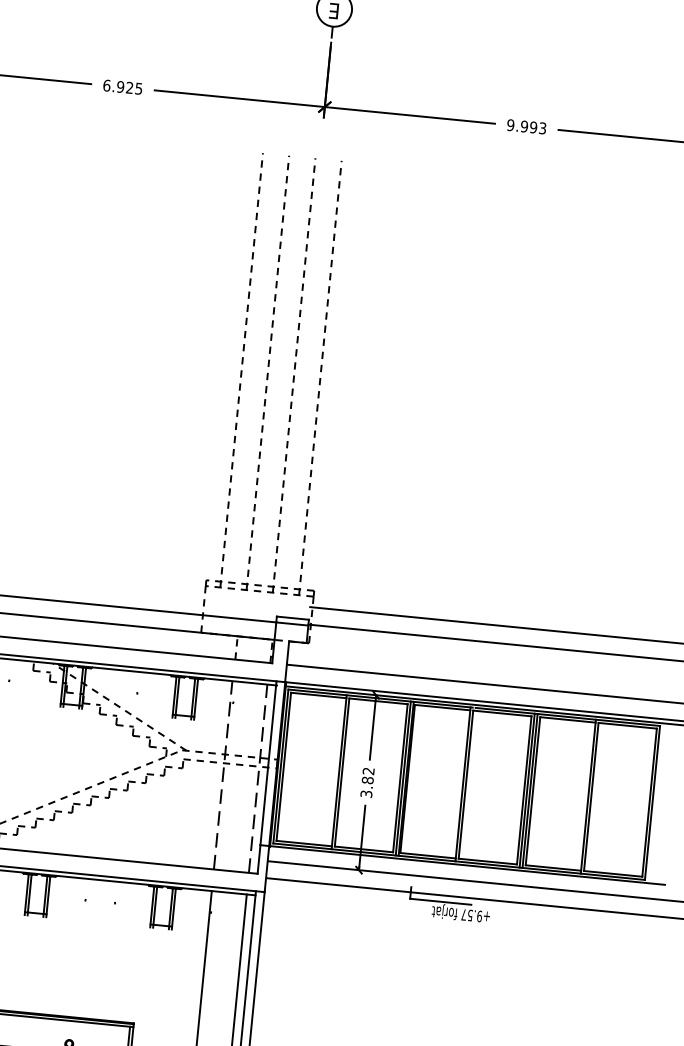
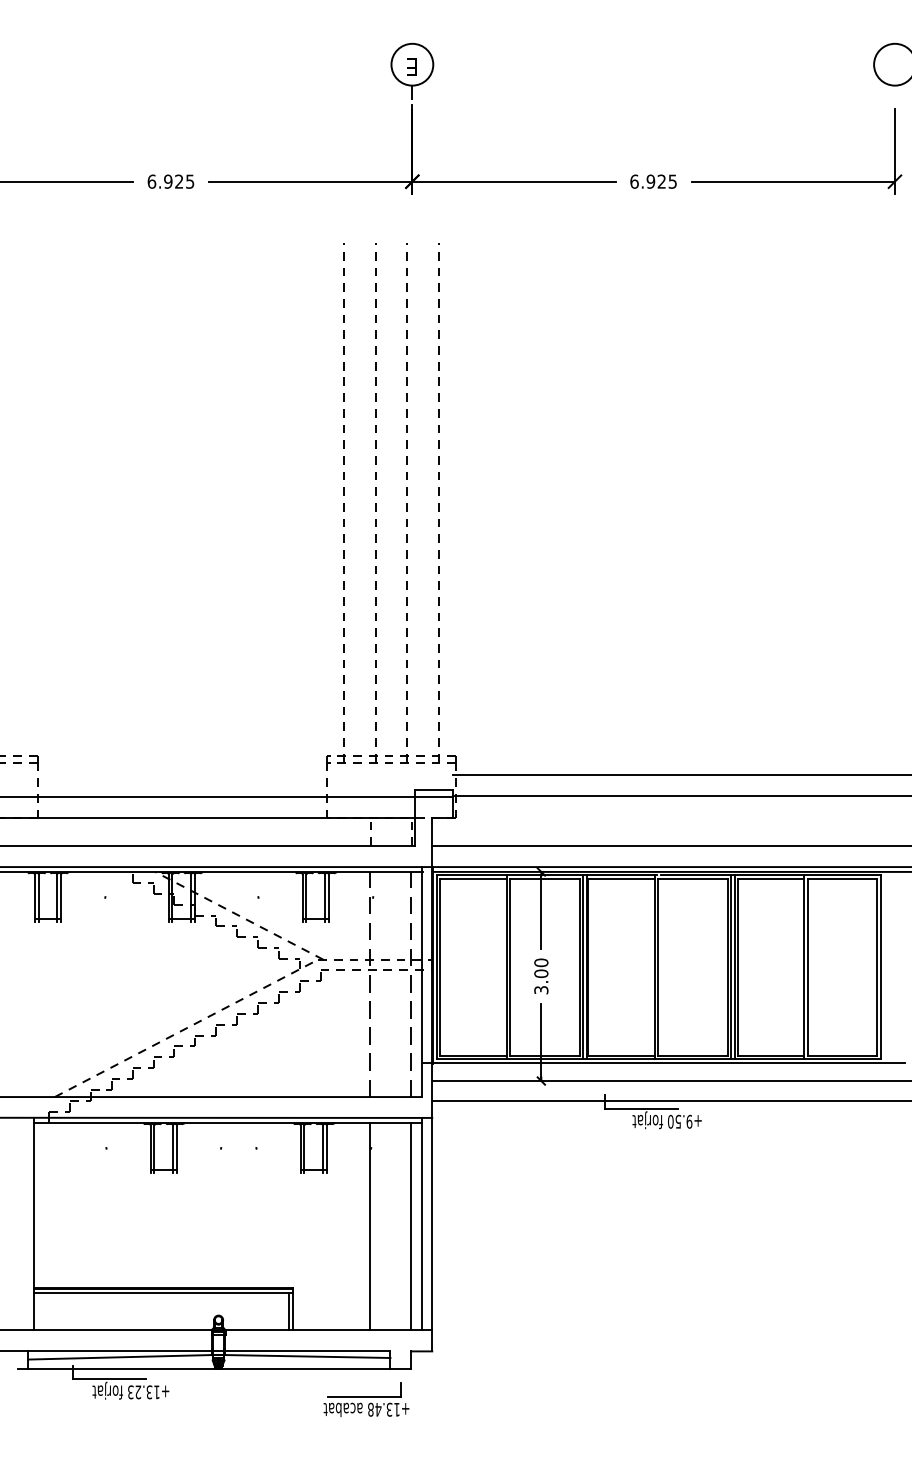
text: (526, 126) -> (653, 181), 9.993 -> 6.925
text: (368, 776) -> (541, 968), 3.82 -> 3.00
text: (463, 914) -> (670, 1121), +9.57 -> +9.50

